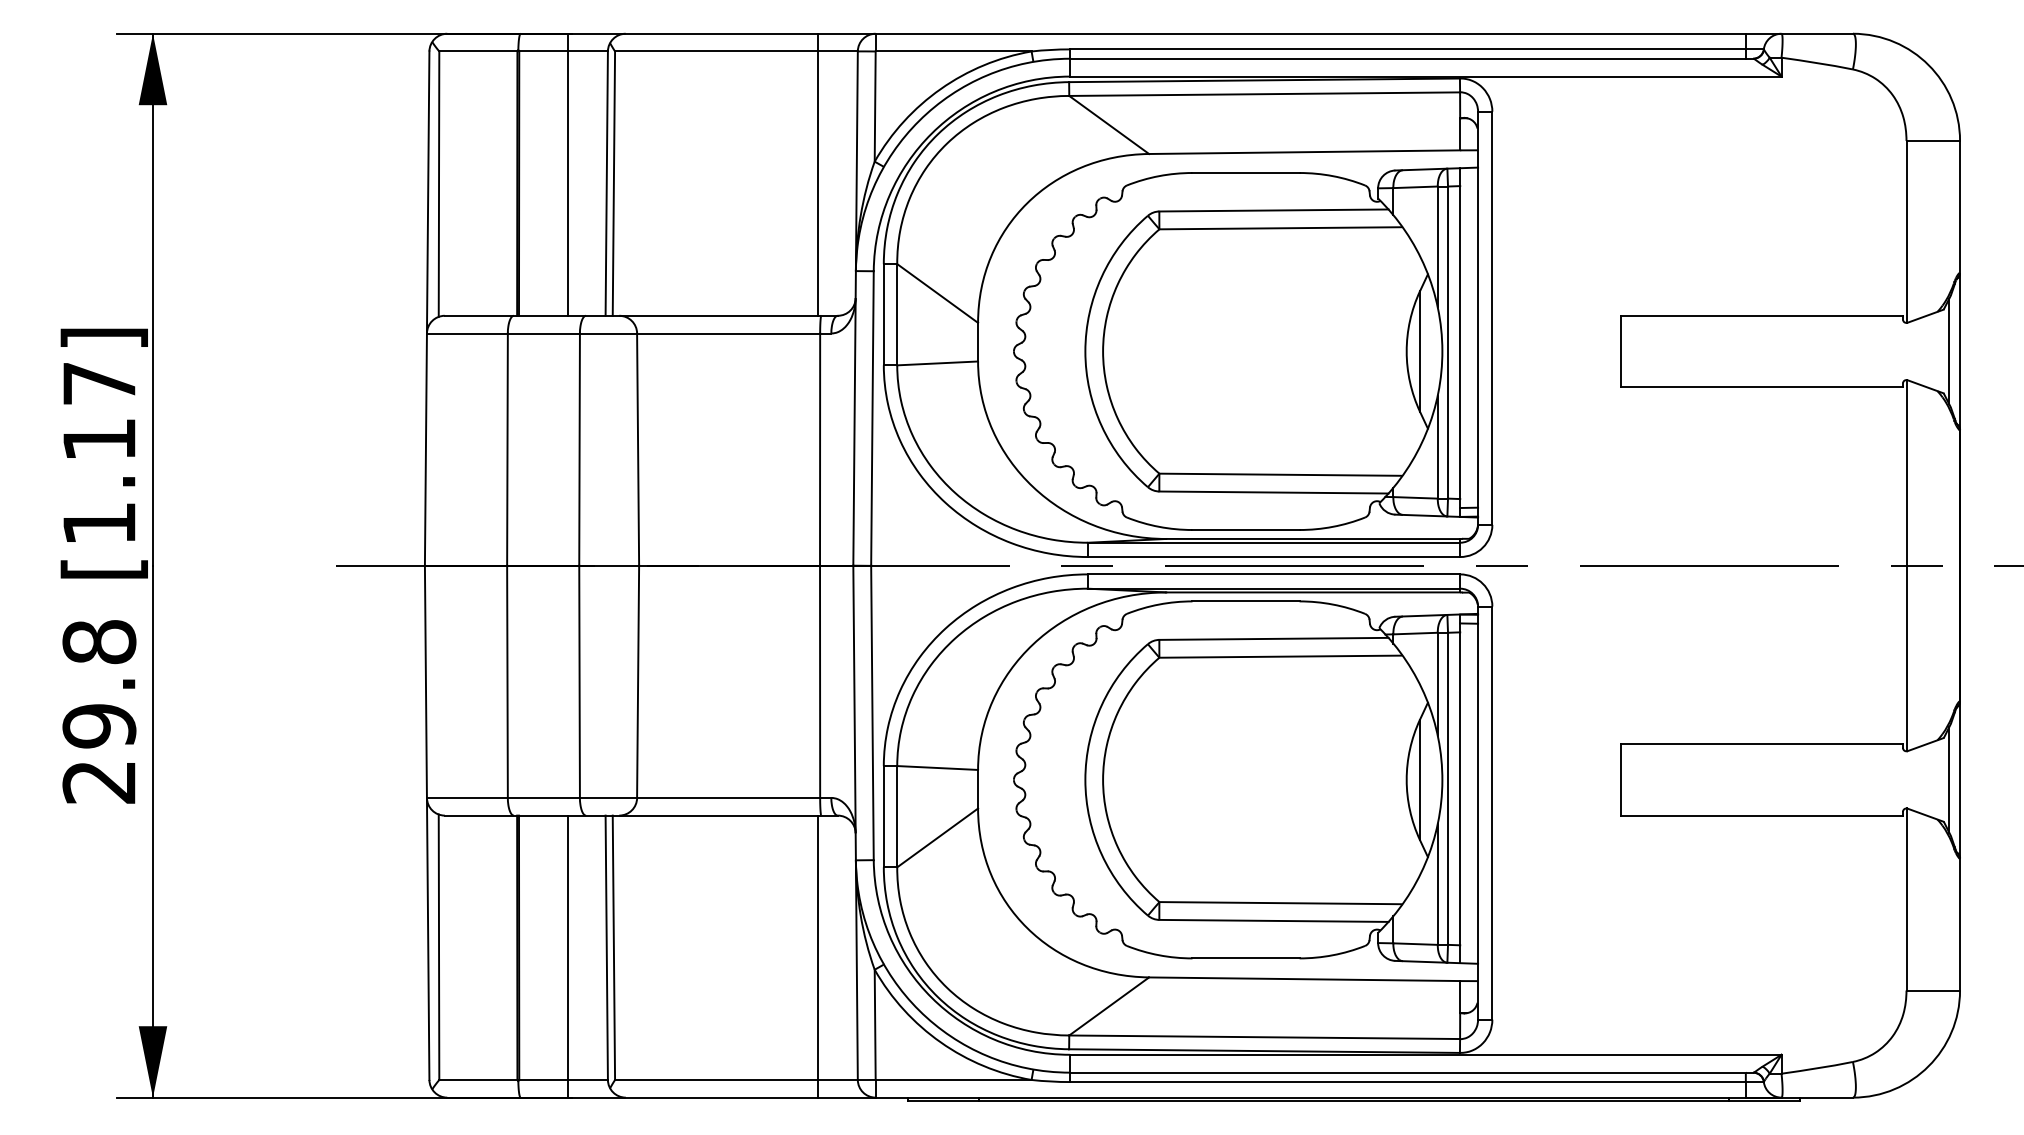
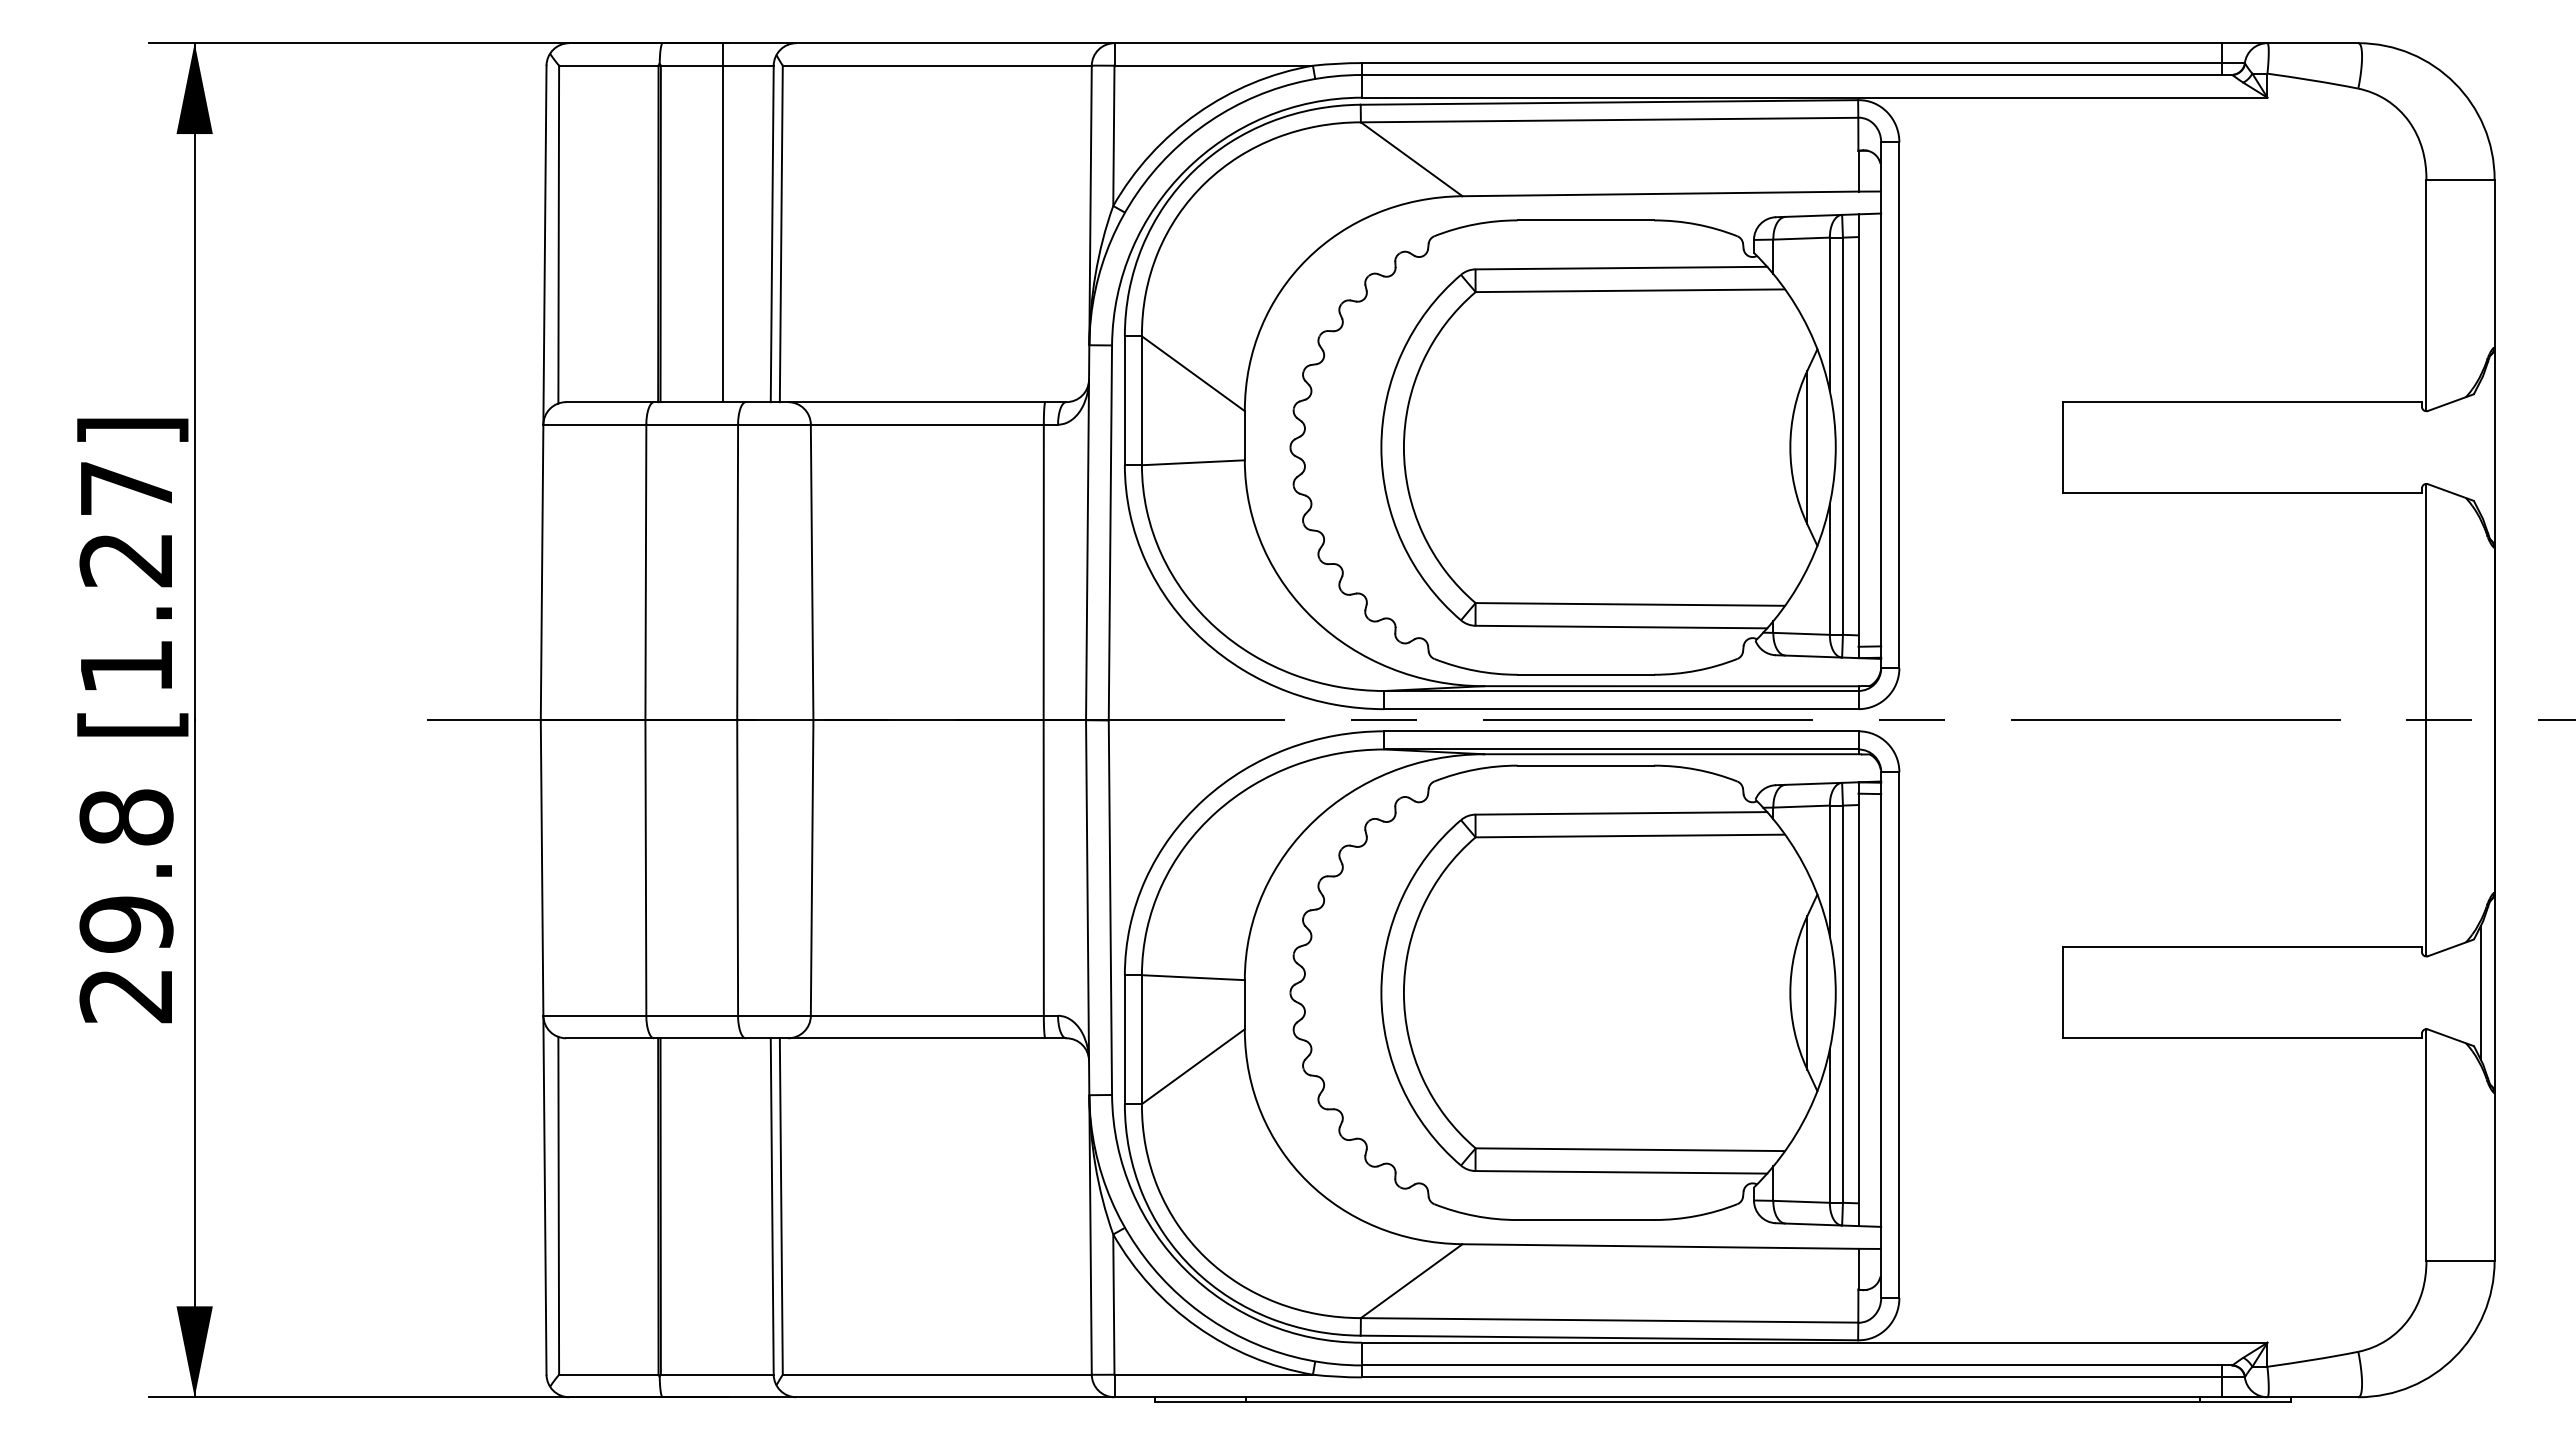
line: (817, 174) -> (1040, 222), removed
line: (1948, 351) -> (2480, 447), removed
text: (98, 440) -> (125, 560), [1.17] -> [1.27]
line: (567, 956) -> (722, 1217), removed
line: (817, 956) -> (1040, 1217), removed

